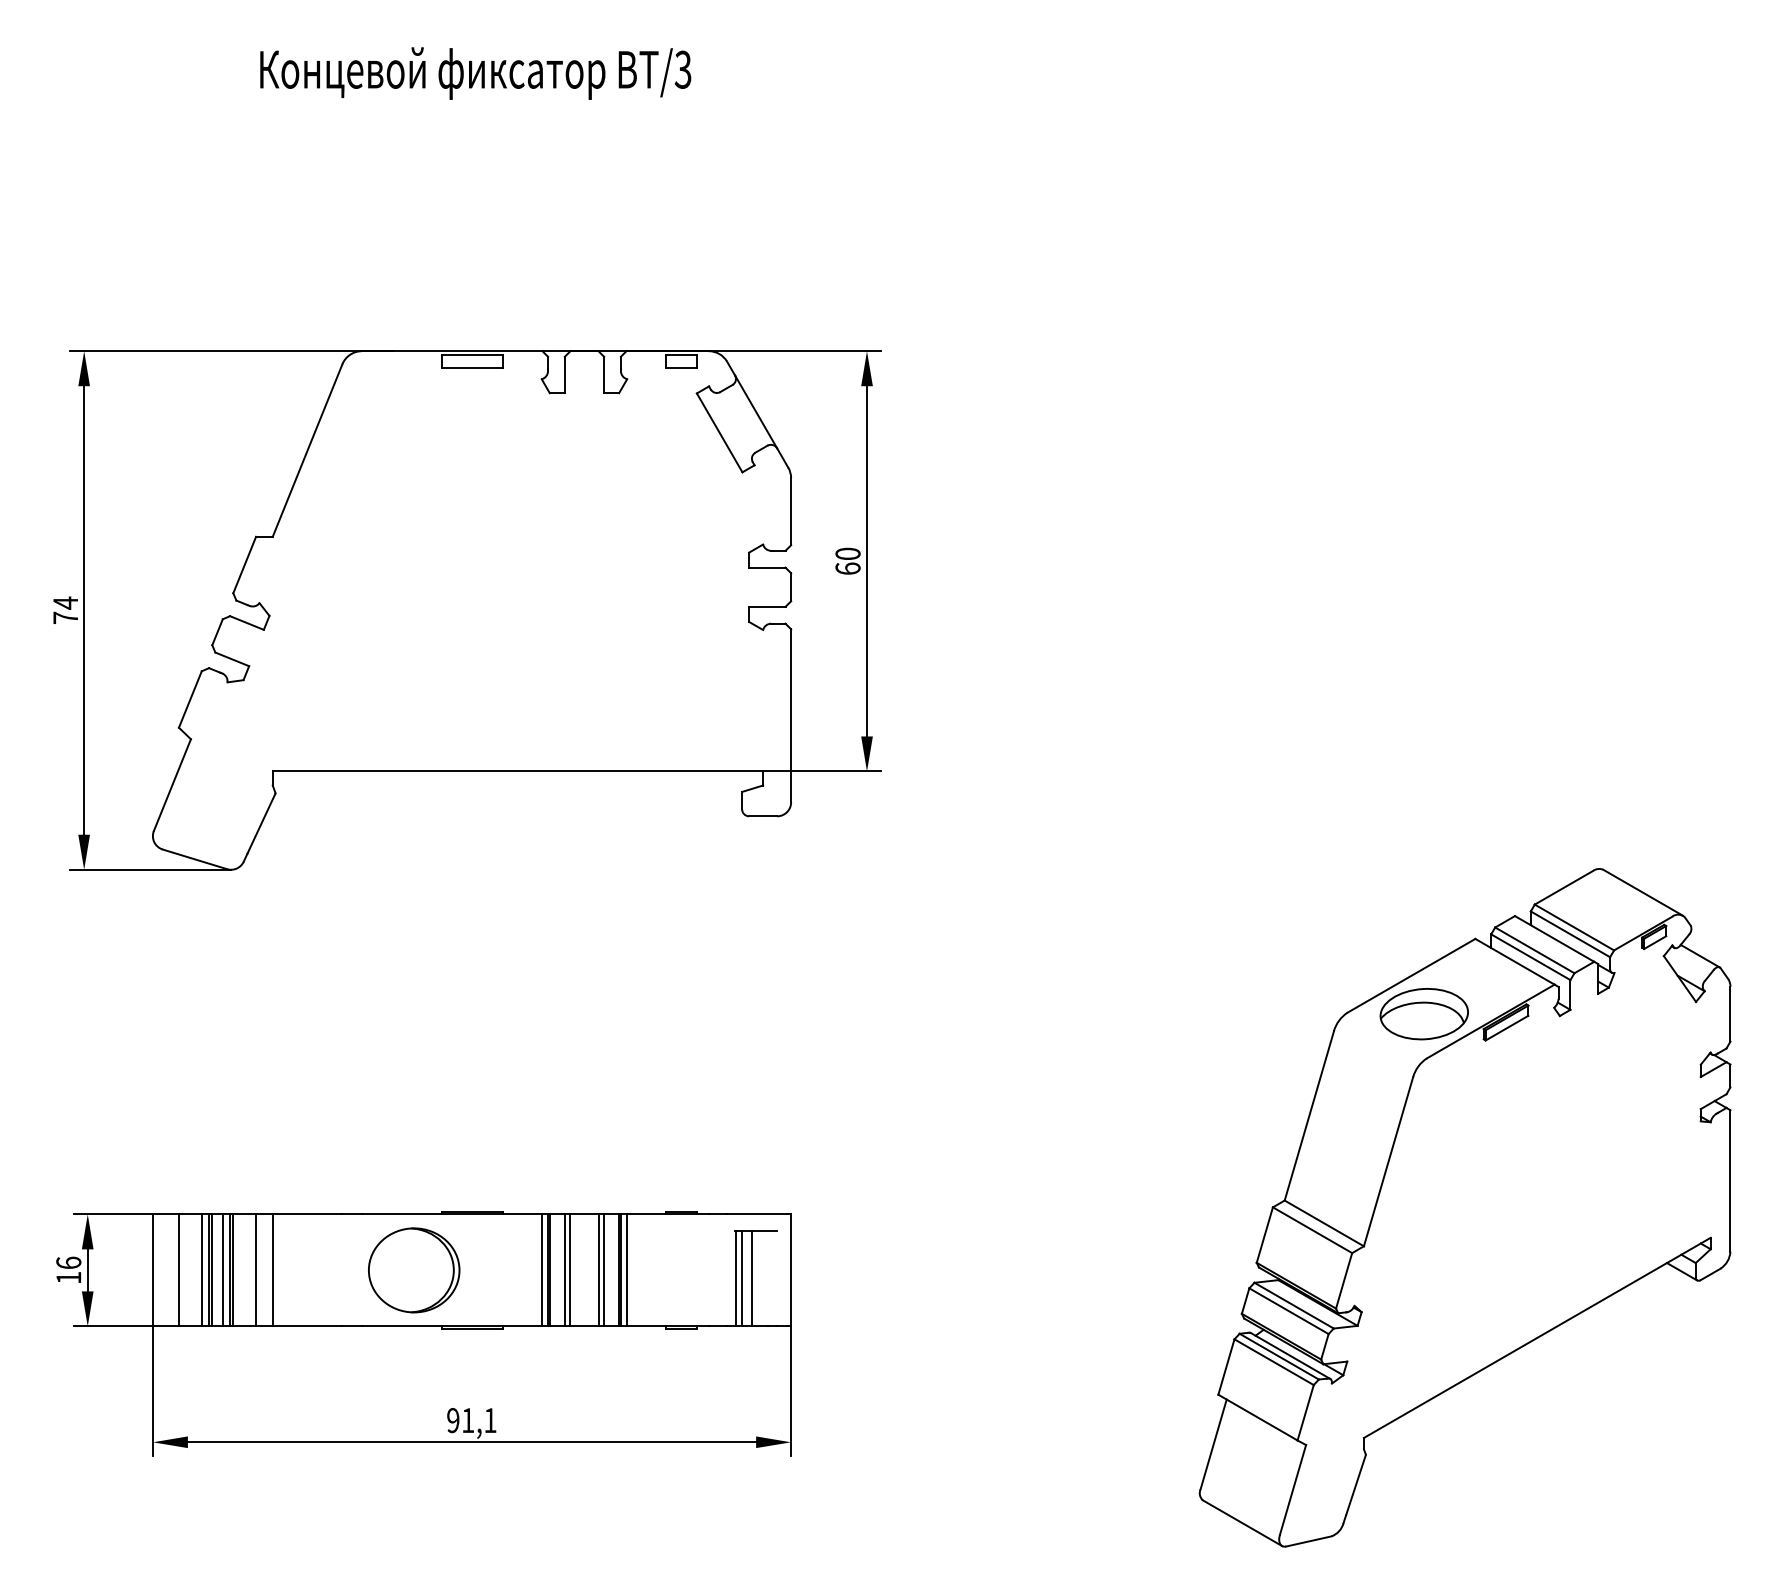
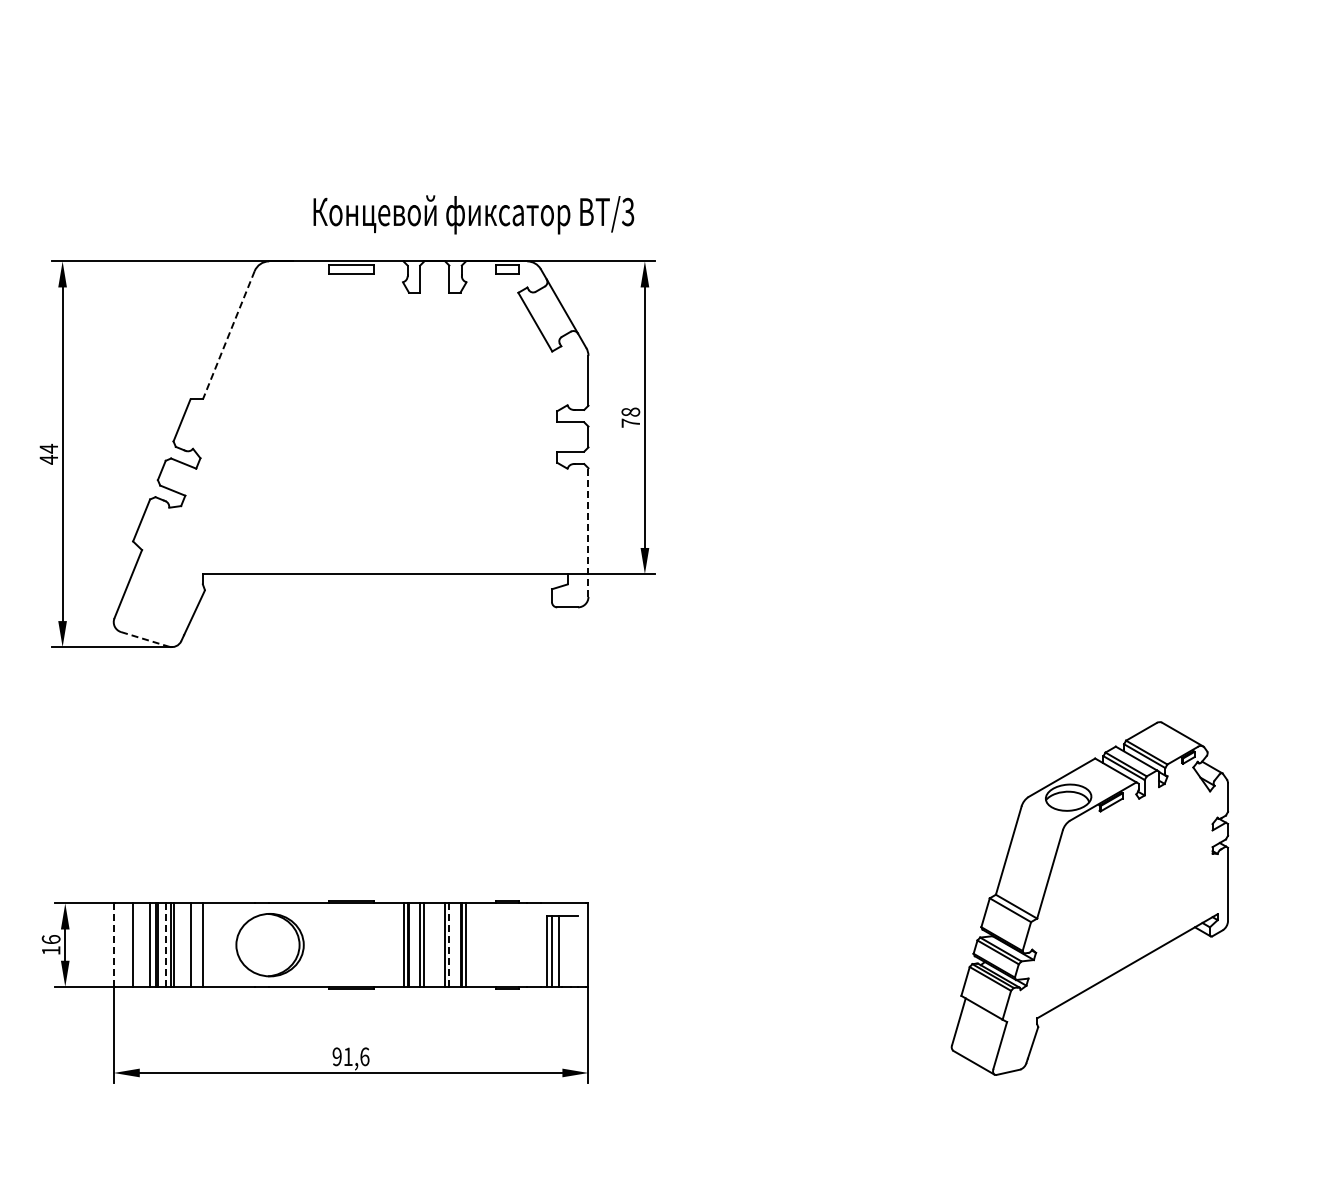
text: (475, 73) -> (473, 214), moved
line: (307, 450) -> (228, 335), solid -> dashed
text: (847, 561) -> (630, 417), 60 -> 78
text: (65, 617) -> (48, 459), 74 -> 44
line: (791, 715) -> (588, 532), solid -> dashed
line: (194, 859) -> (144, 639), solid -> dashed
part: (1464, 1207) -> (1089, 898), size x0.7
line: (152, 1270) -> (113, 945), solid -> dashed
line: (222, 1270) -> (165, 945), solid -> dashed
part: (413, 1270) -> (269, 945), moved
line: (604, 1270) -> (449, 945), solid -> dashed
text: (490, 1420) -> (364, 1056), 91,1 -> 91,6

